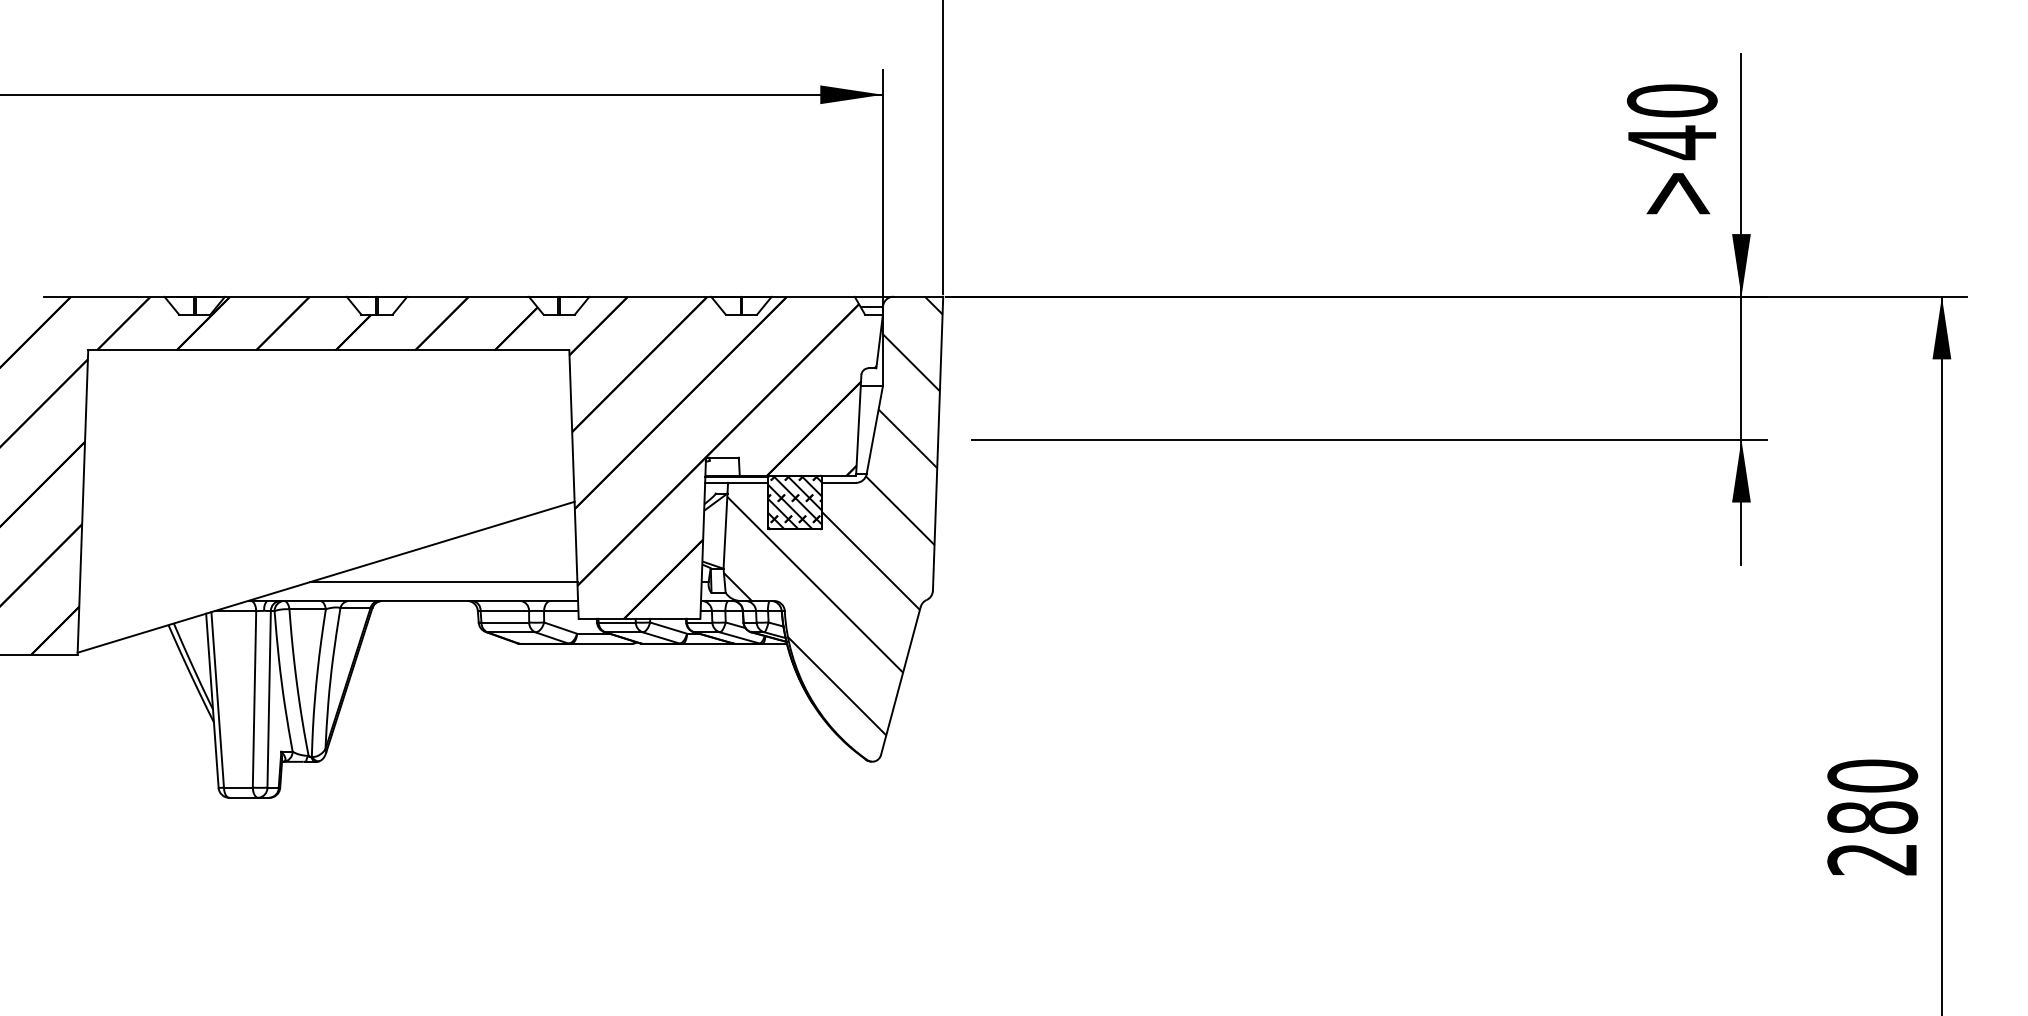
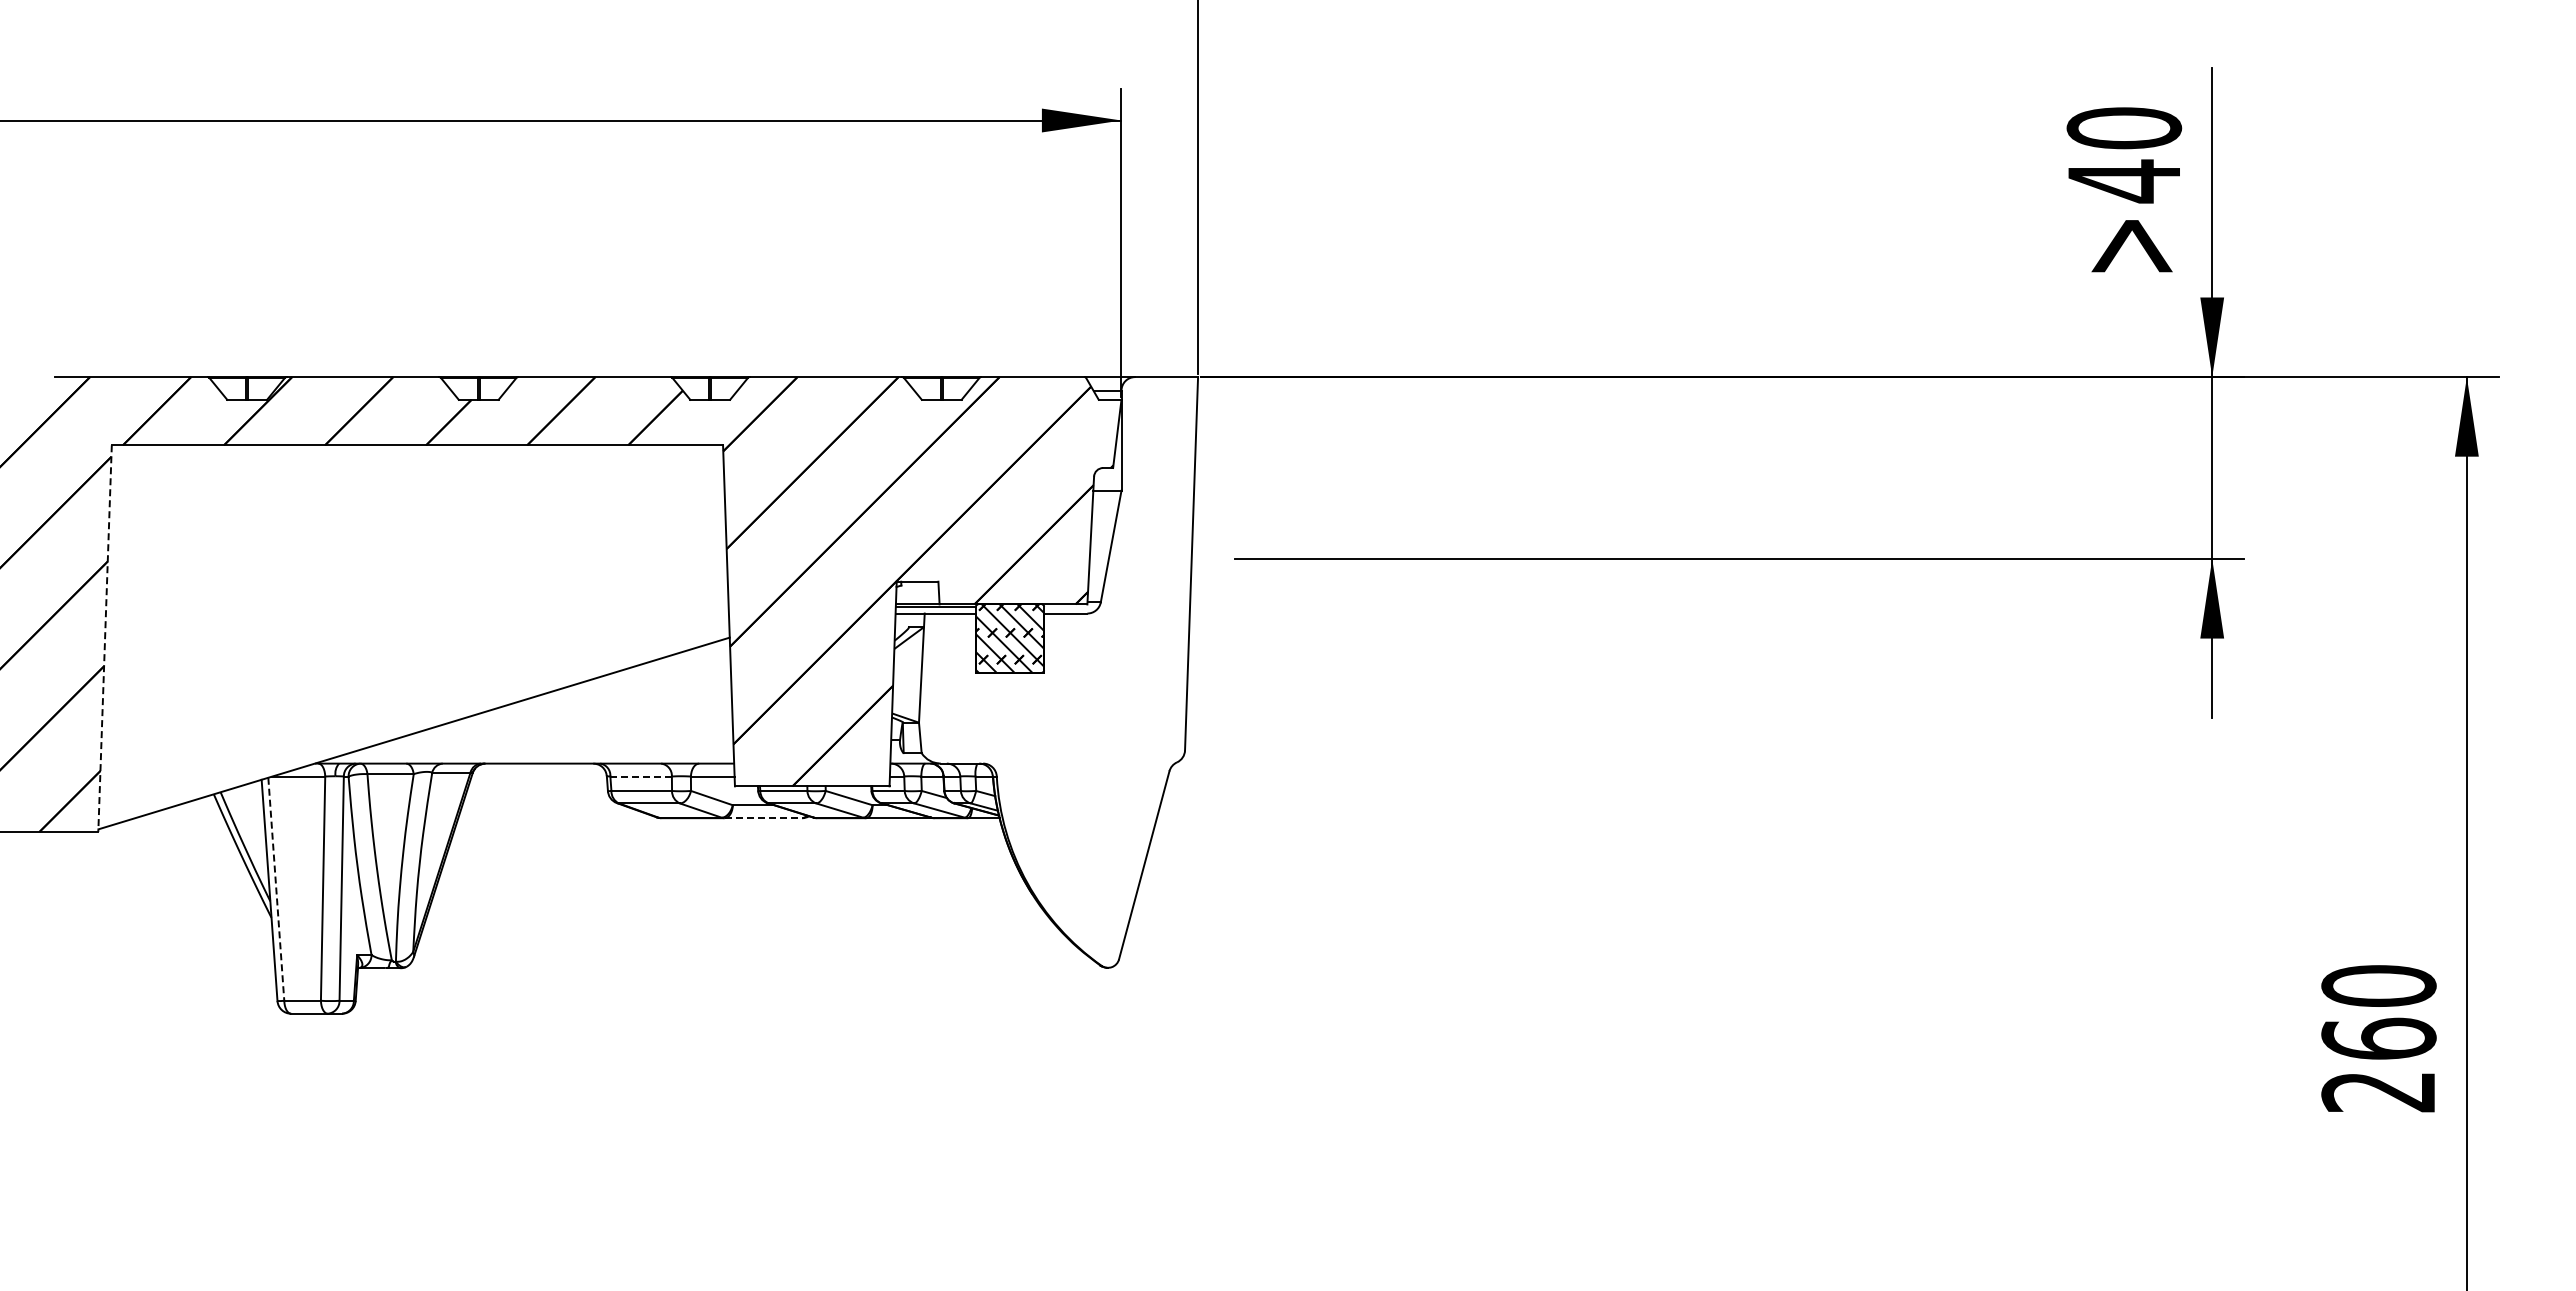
line: (83, 503) -> (105, 639), solid -> dashed
hatch: (833, 515) -> (1058, 655), removed
line: (443, 581) -> (563, 739), removed
line: (505, 611) -> (641, 776), solid -> dashed
line: (601, 644) -> (763, 818), solid -> dashed
line: (217, 700) -> (276, 889), solid -> dashed
text: (1872, 817) -> (2378, 1038), 280 -> 260

